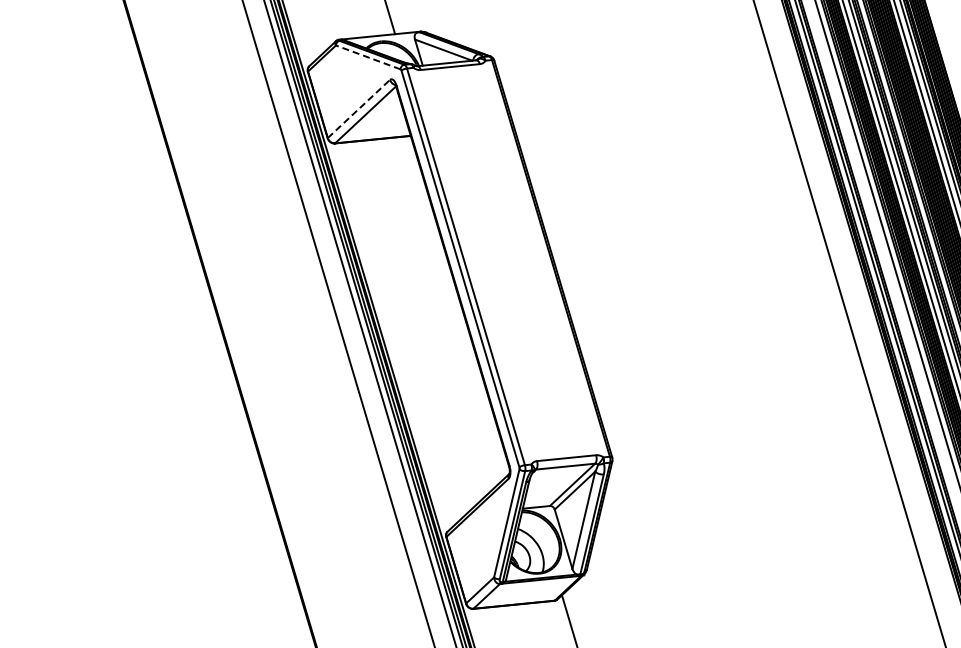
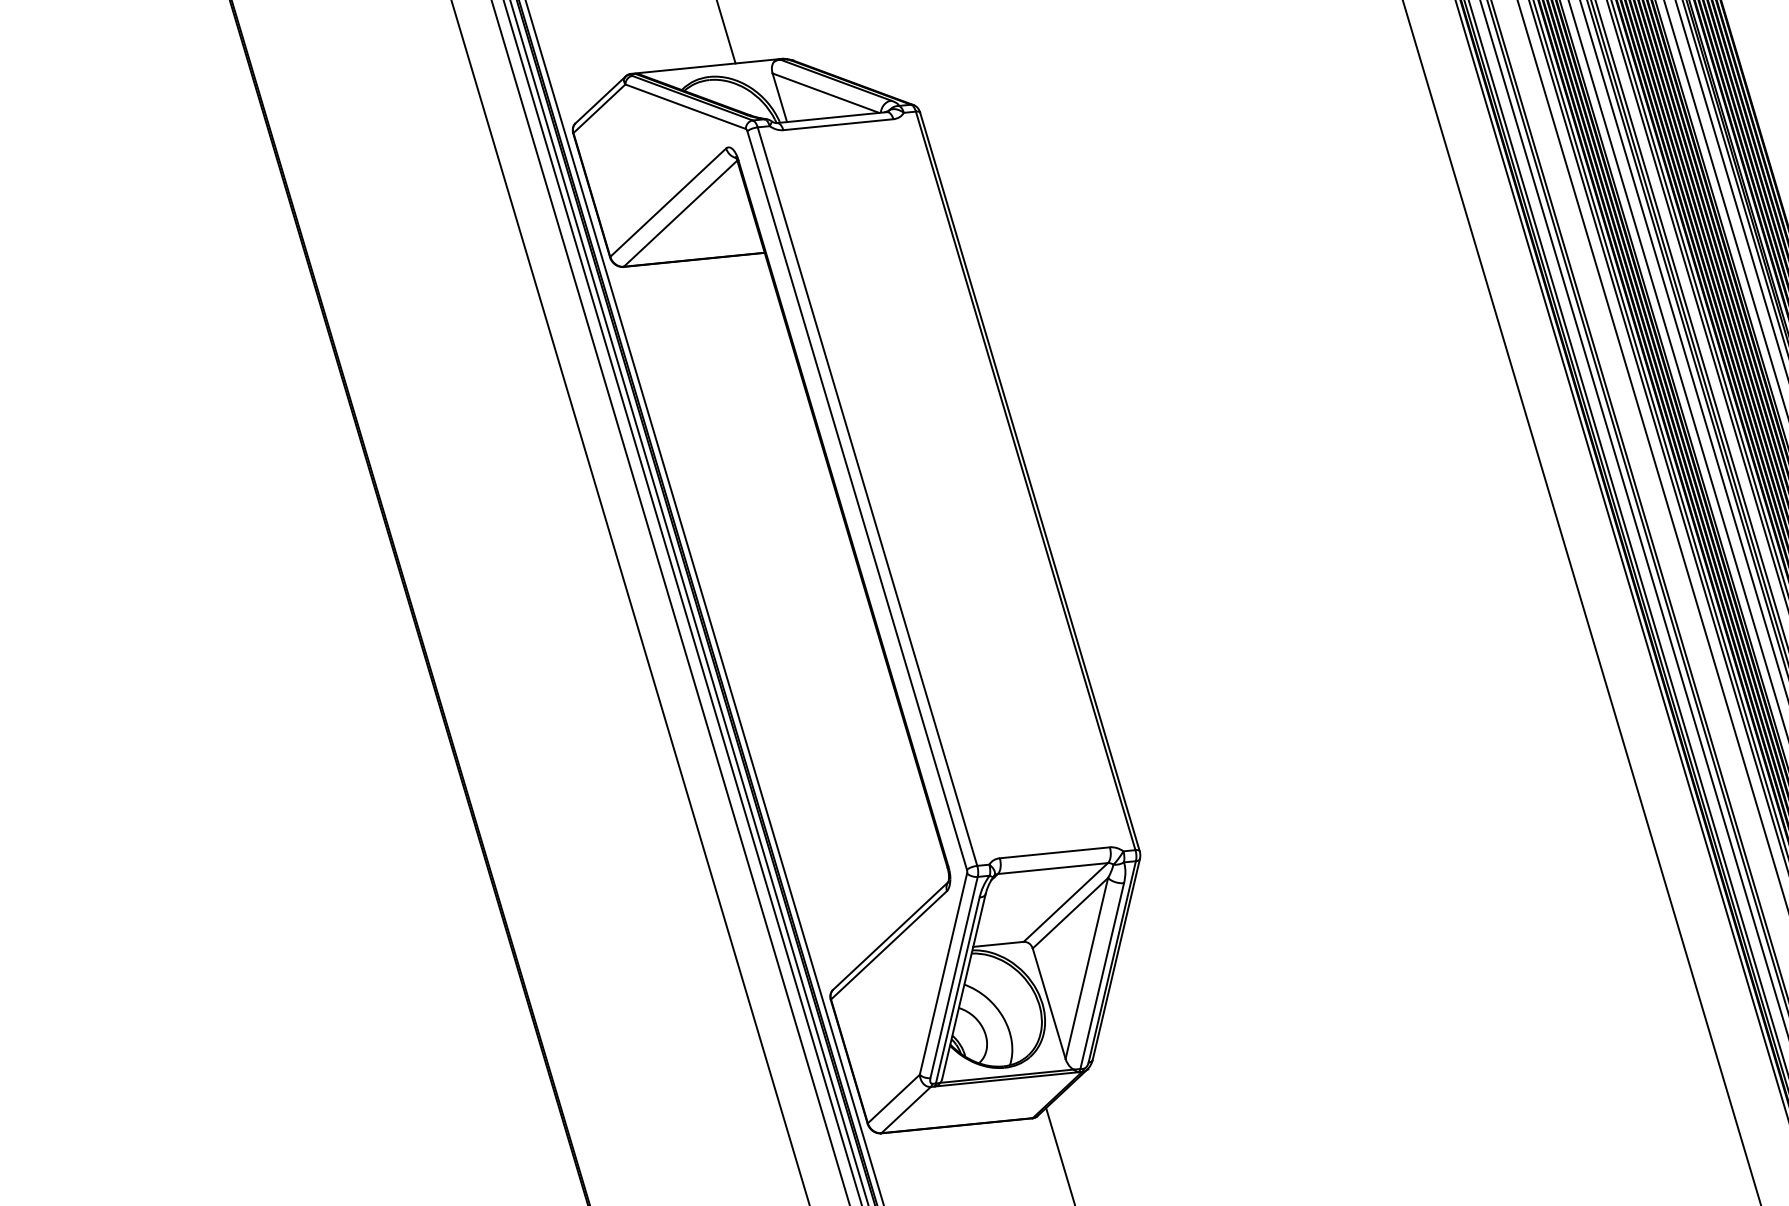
line: (367, 57) -> (684, 106), dashed -> solid
line: (358, 108) -> (667, 201), dashed -> solid

